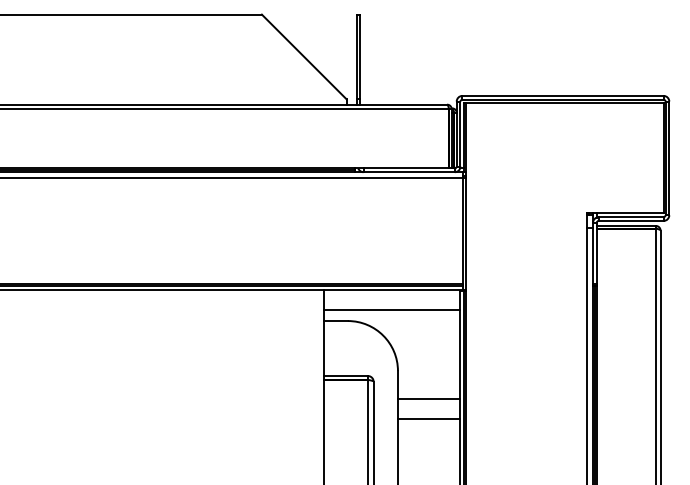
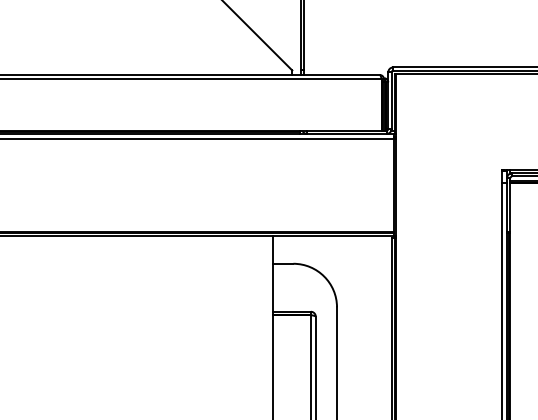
line: (392, 309) -> (332, 253), removed
line: (428, 398) -> (363, 331), removed
line: (428, 418) -> (363, 348), removed

